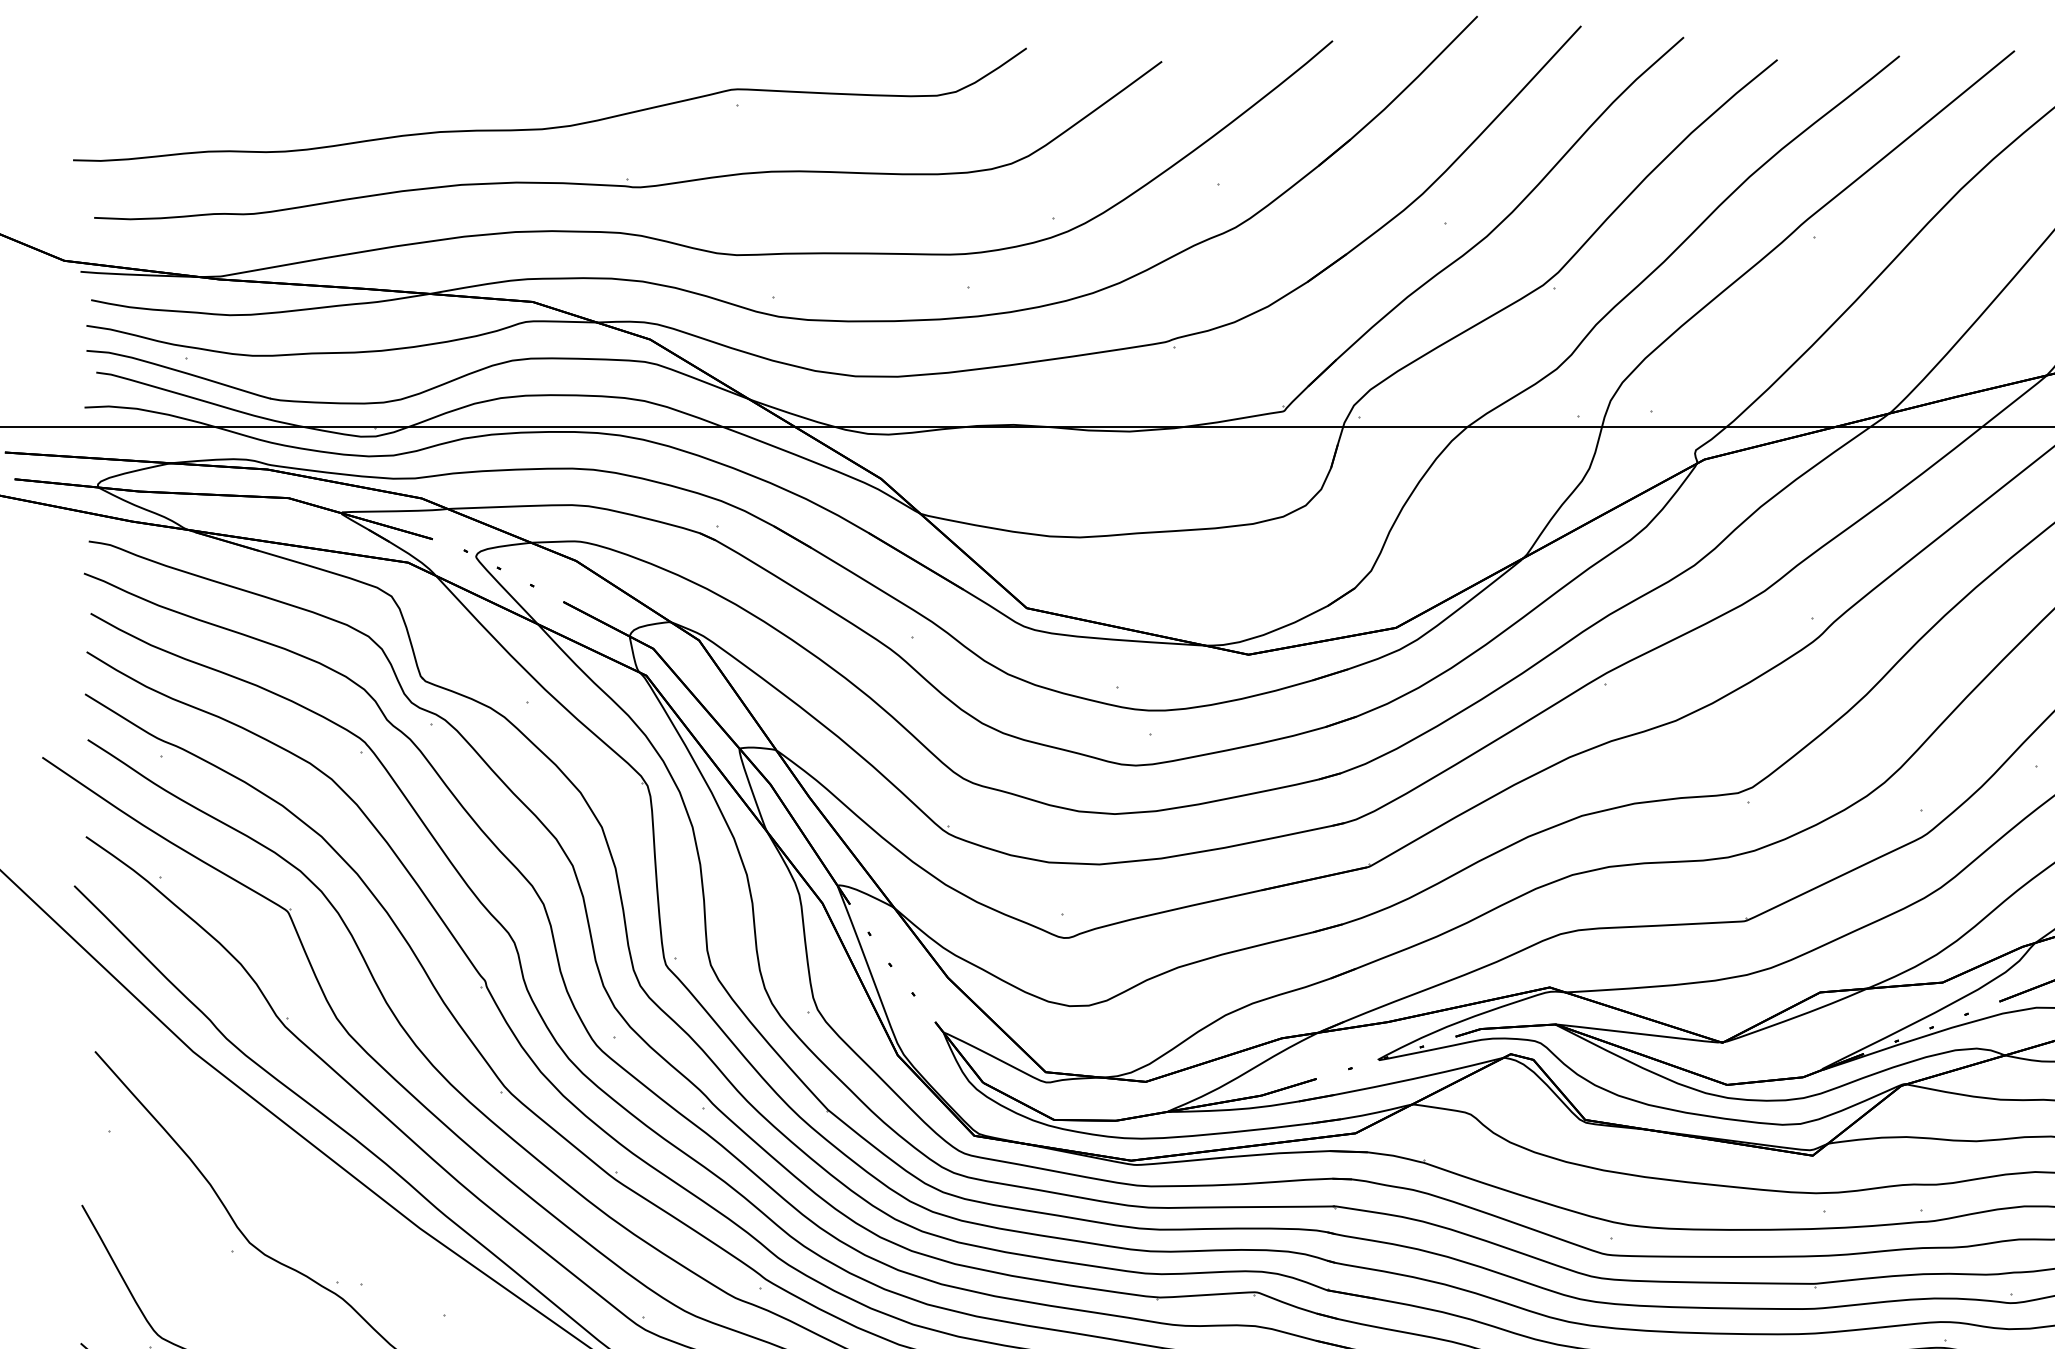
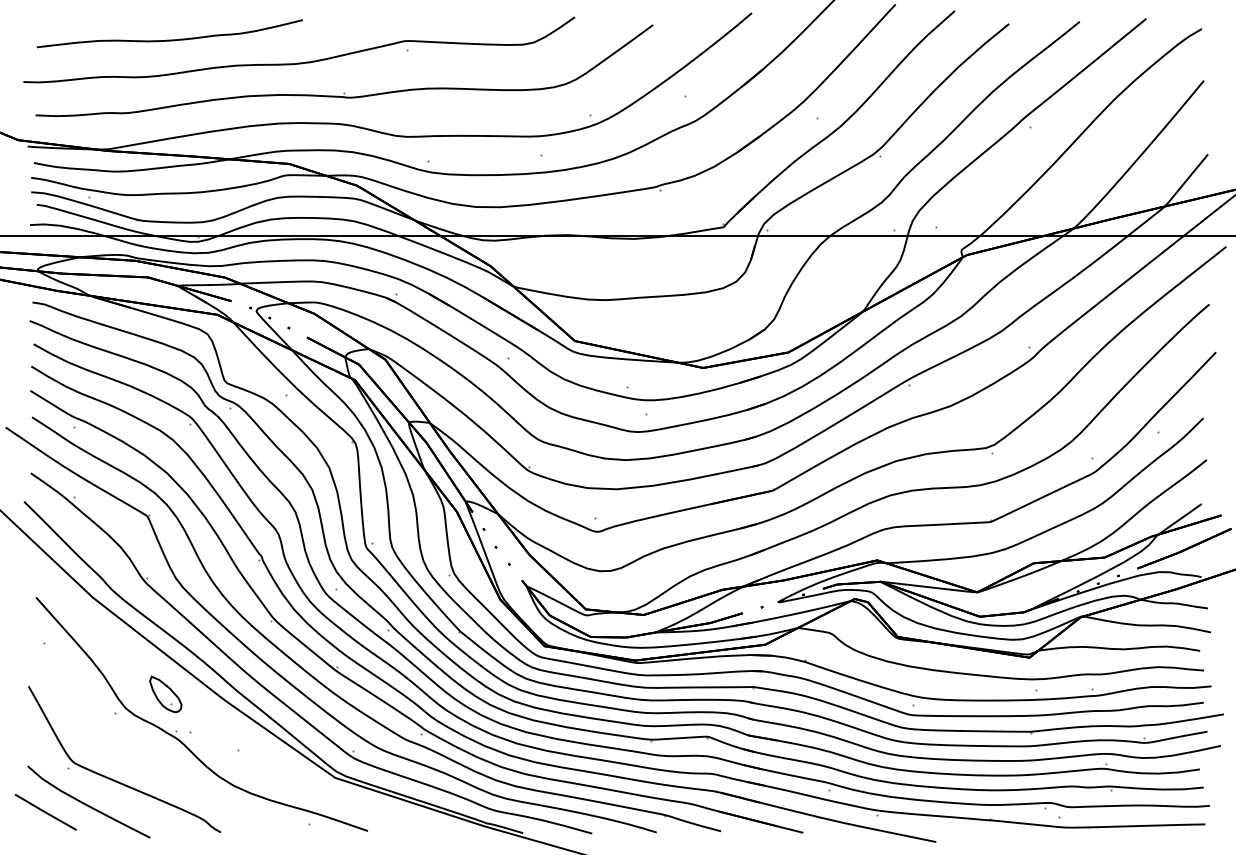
curve: (325, 86) -> (169, 39), added
part: (318, 1219) -> (165, 694), added

